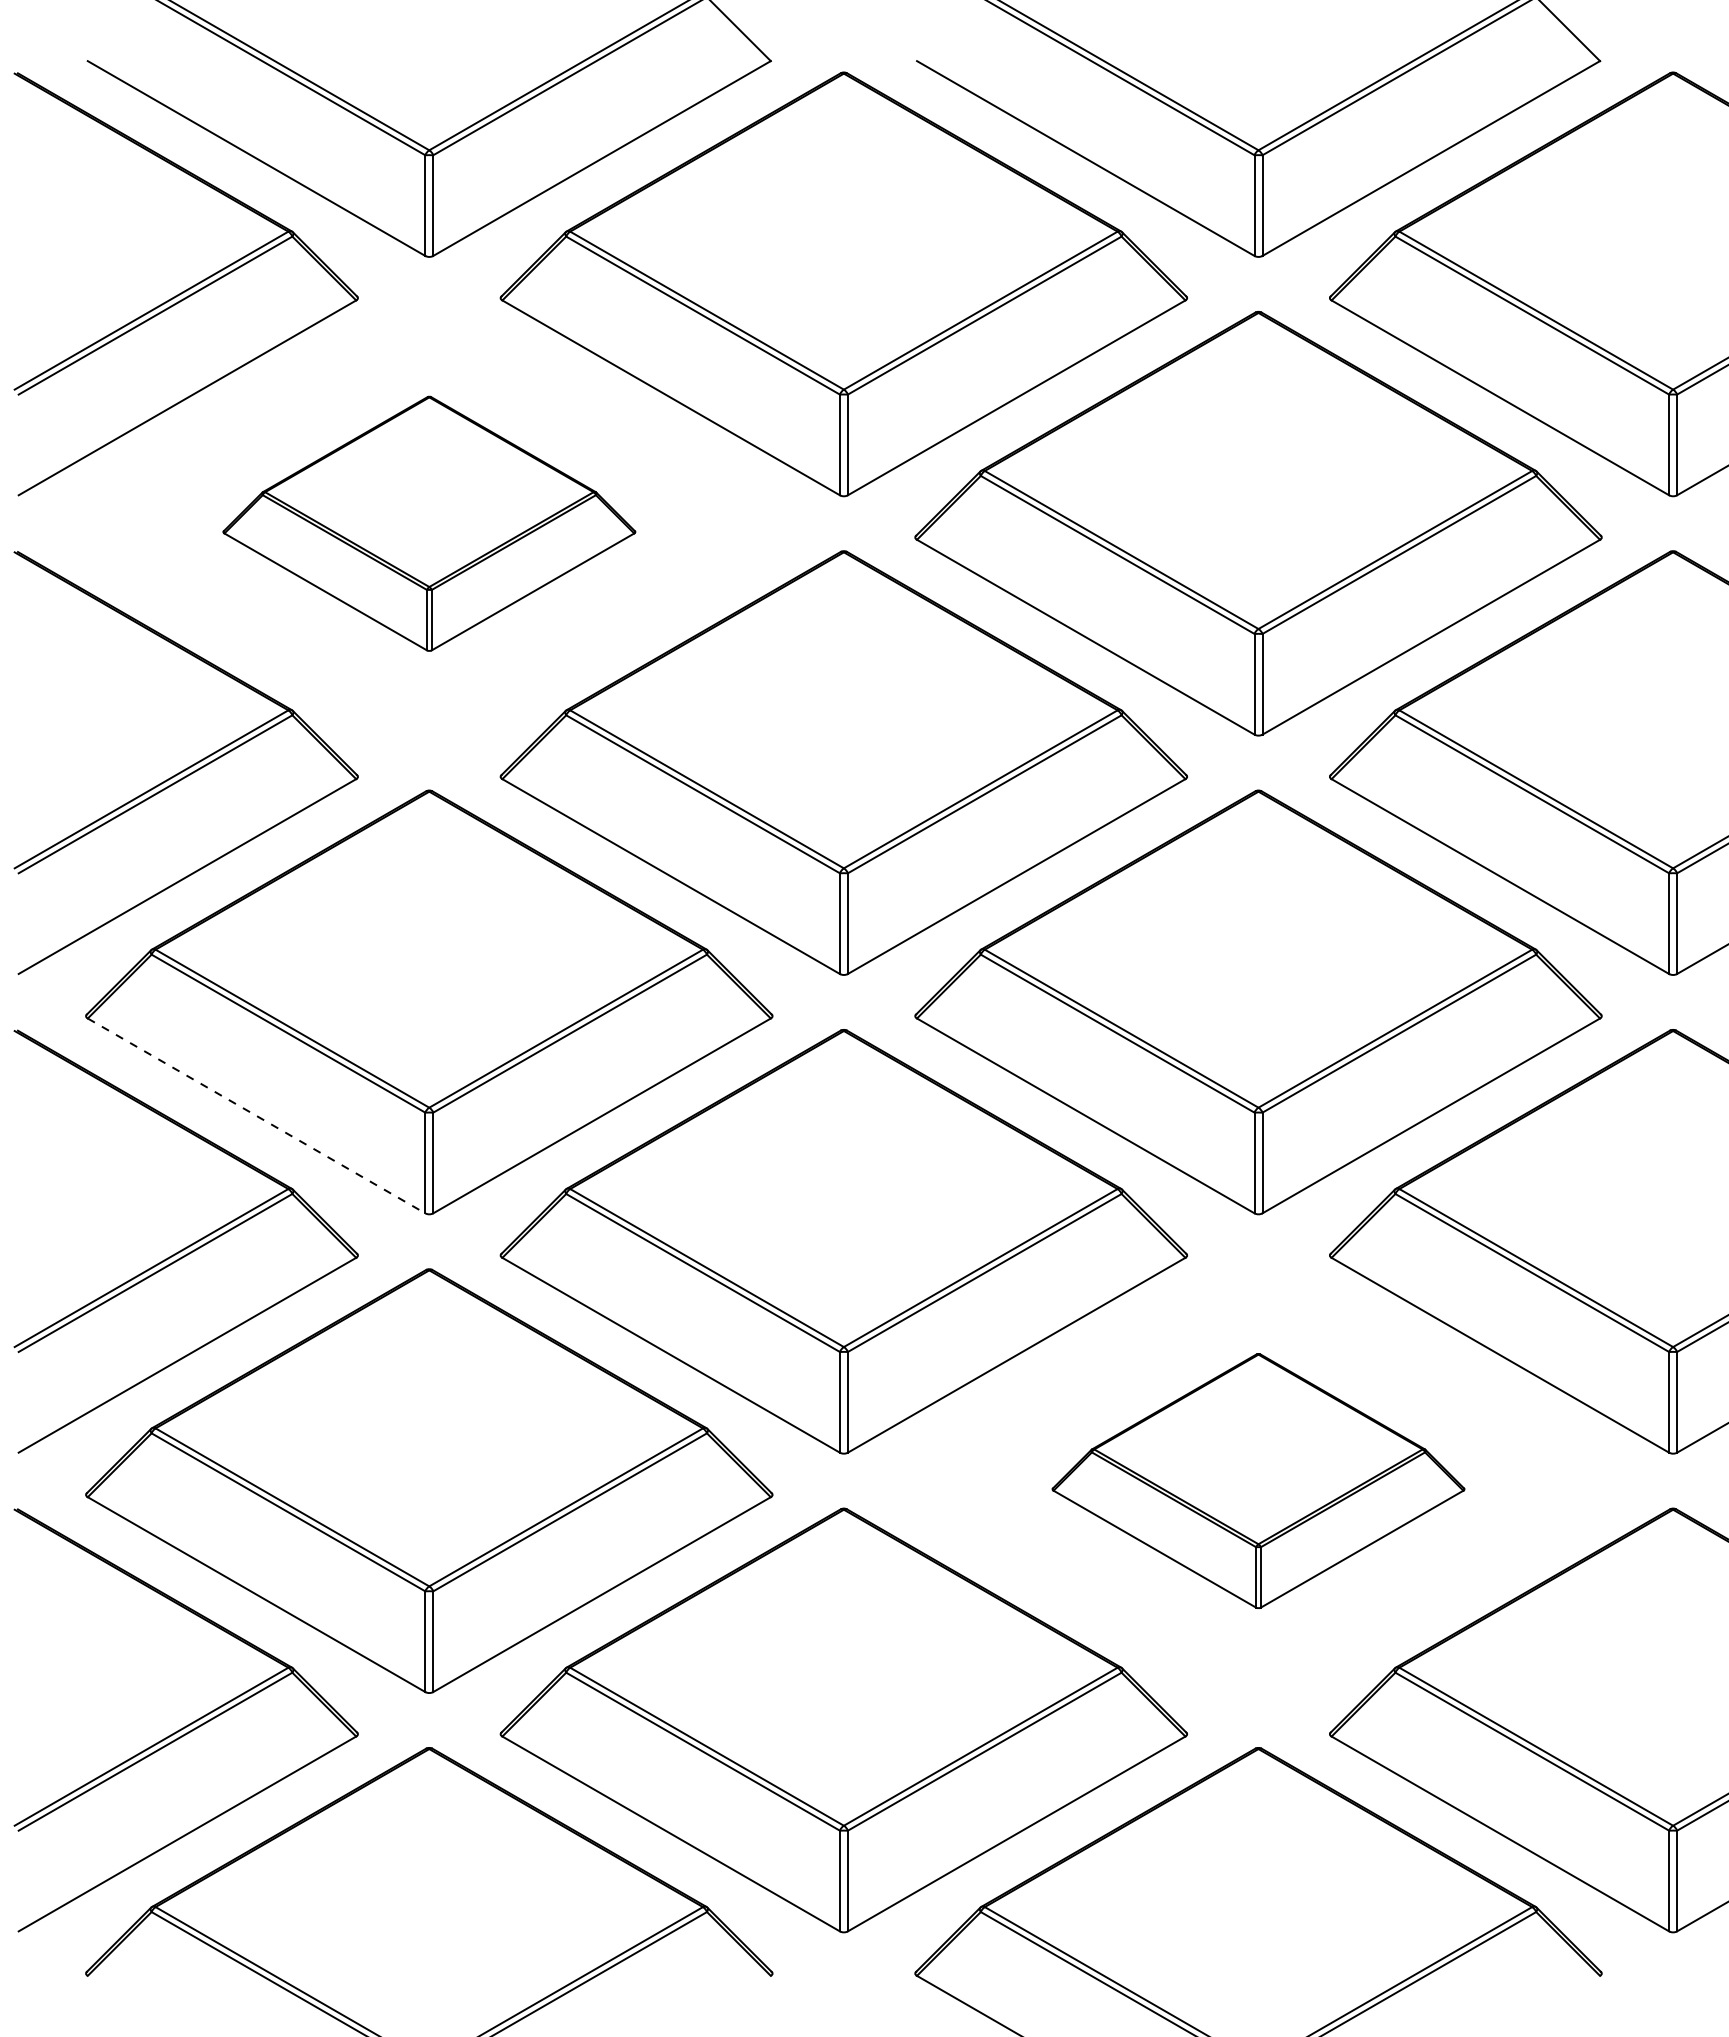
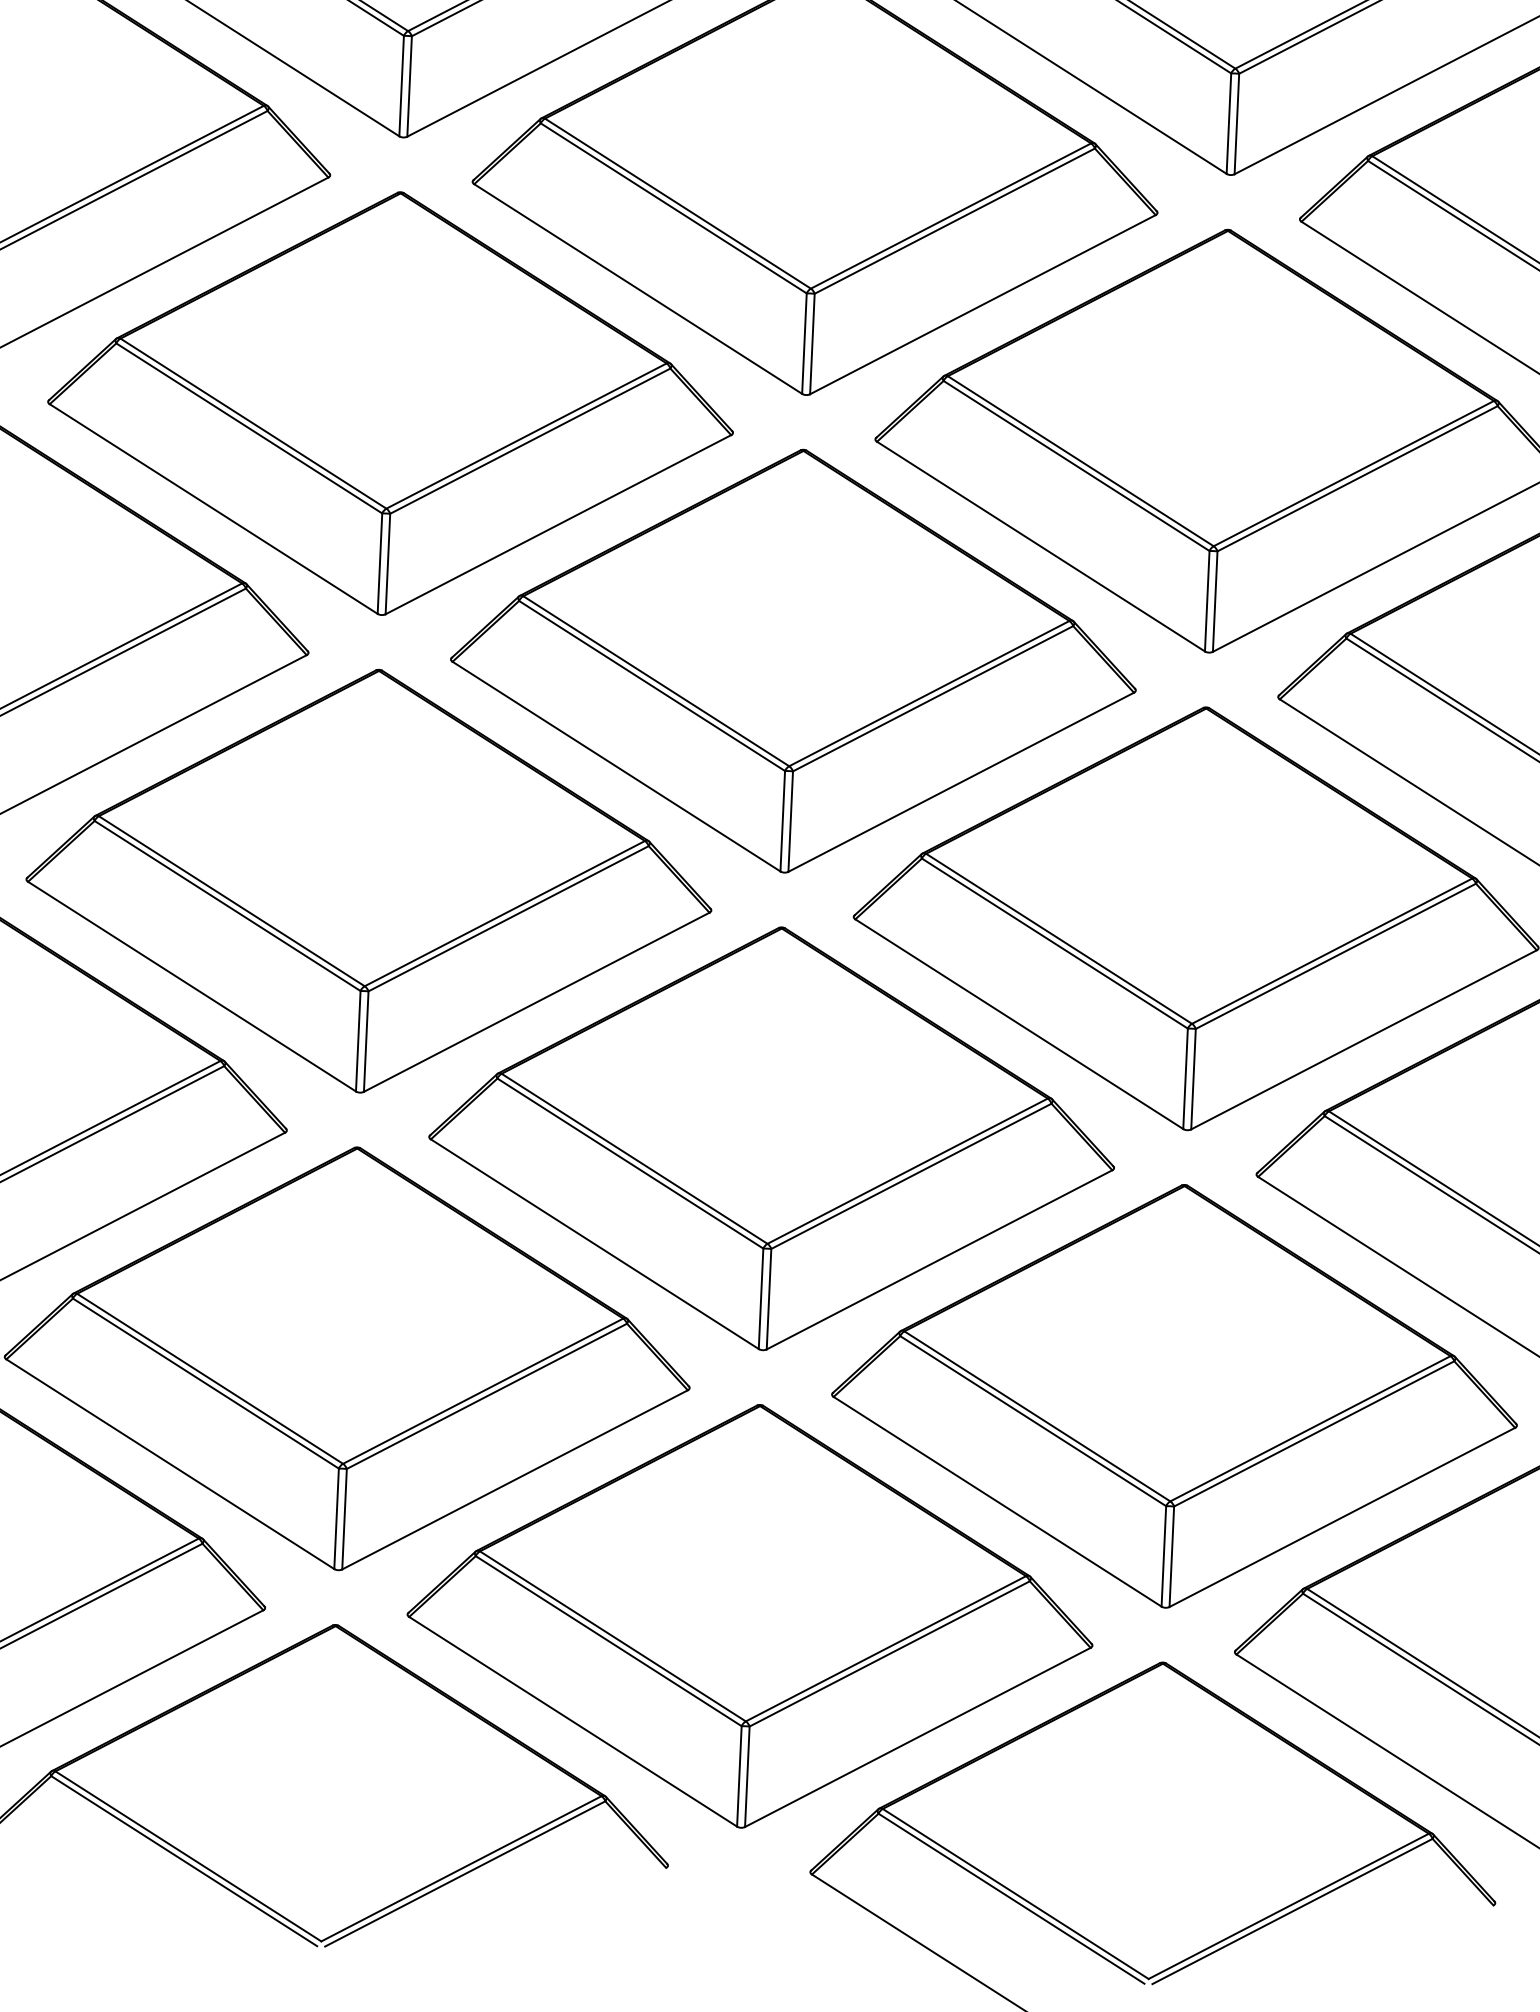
part: (429, 523) -> (391, 403), size x1.67
line: (256, 1115) -> (191, 986), dashed -> solid
part: (1258, 1480) -> (1175, 1395), size x1.67

